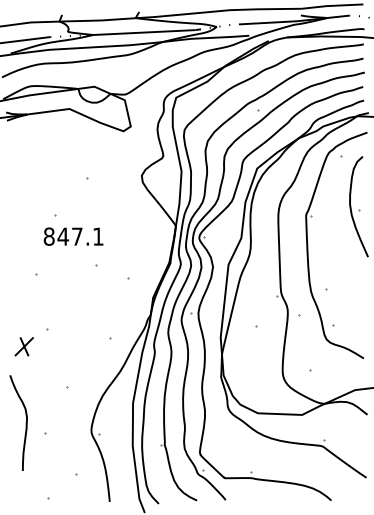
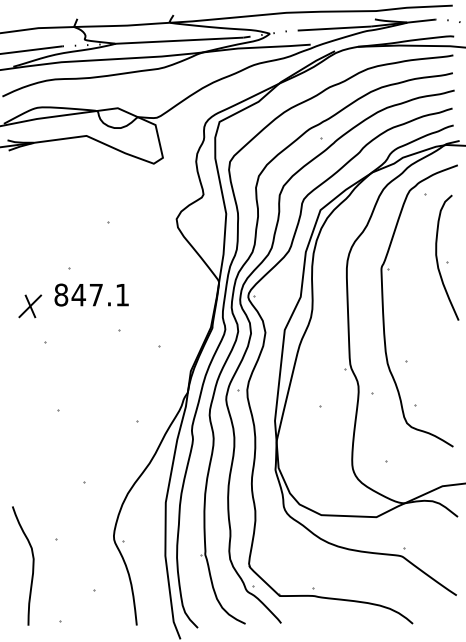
part: (23, 346) -> (29, 306), moved
curve: (25, 423) -> (31, 566), moved

